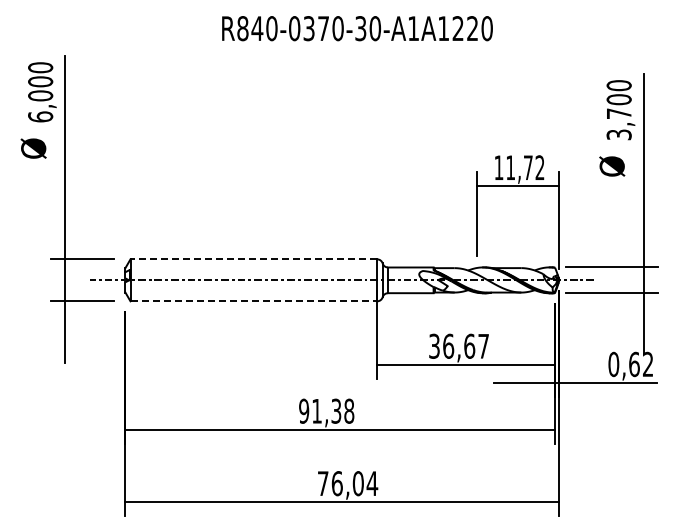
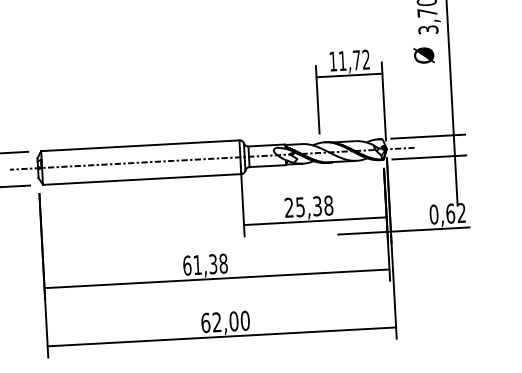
line: (253, 259) -> (140, 145), dashed -> solid
line: (254, 301) -> (142, 179), dashed -> solid
text: (459, 345) -> (309, 206), 36,67 -> 25,38
text: (304, 410) -> (187, 265), 91,38 -> 61,38
text: (347, 483) -> (225, 321), 76,04 -> 62,00

